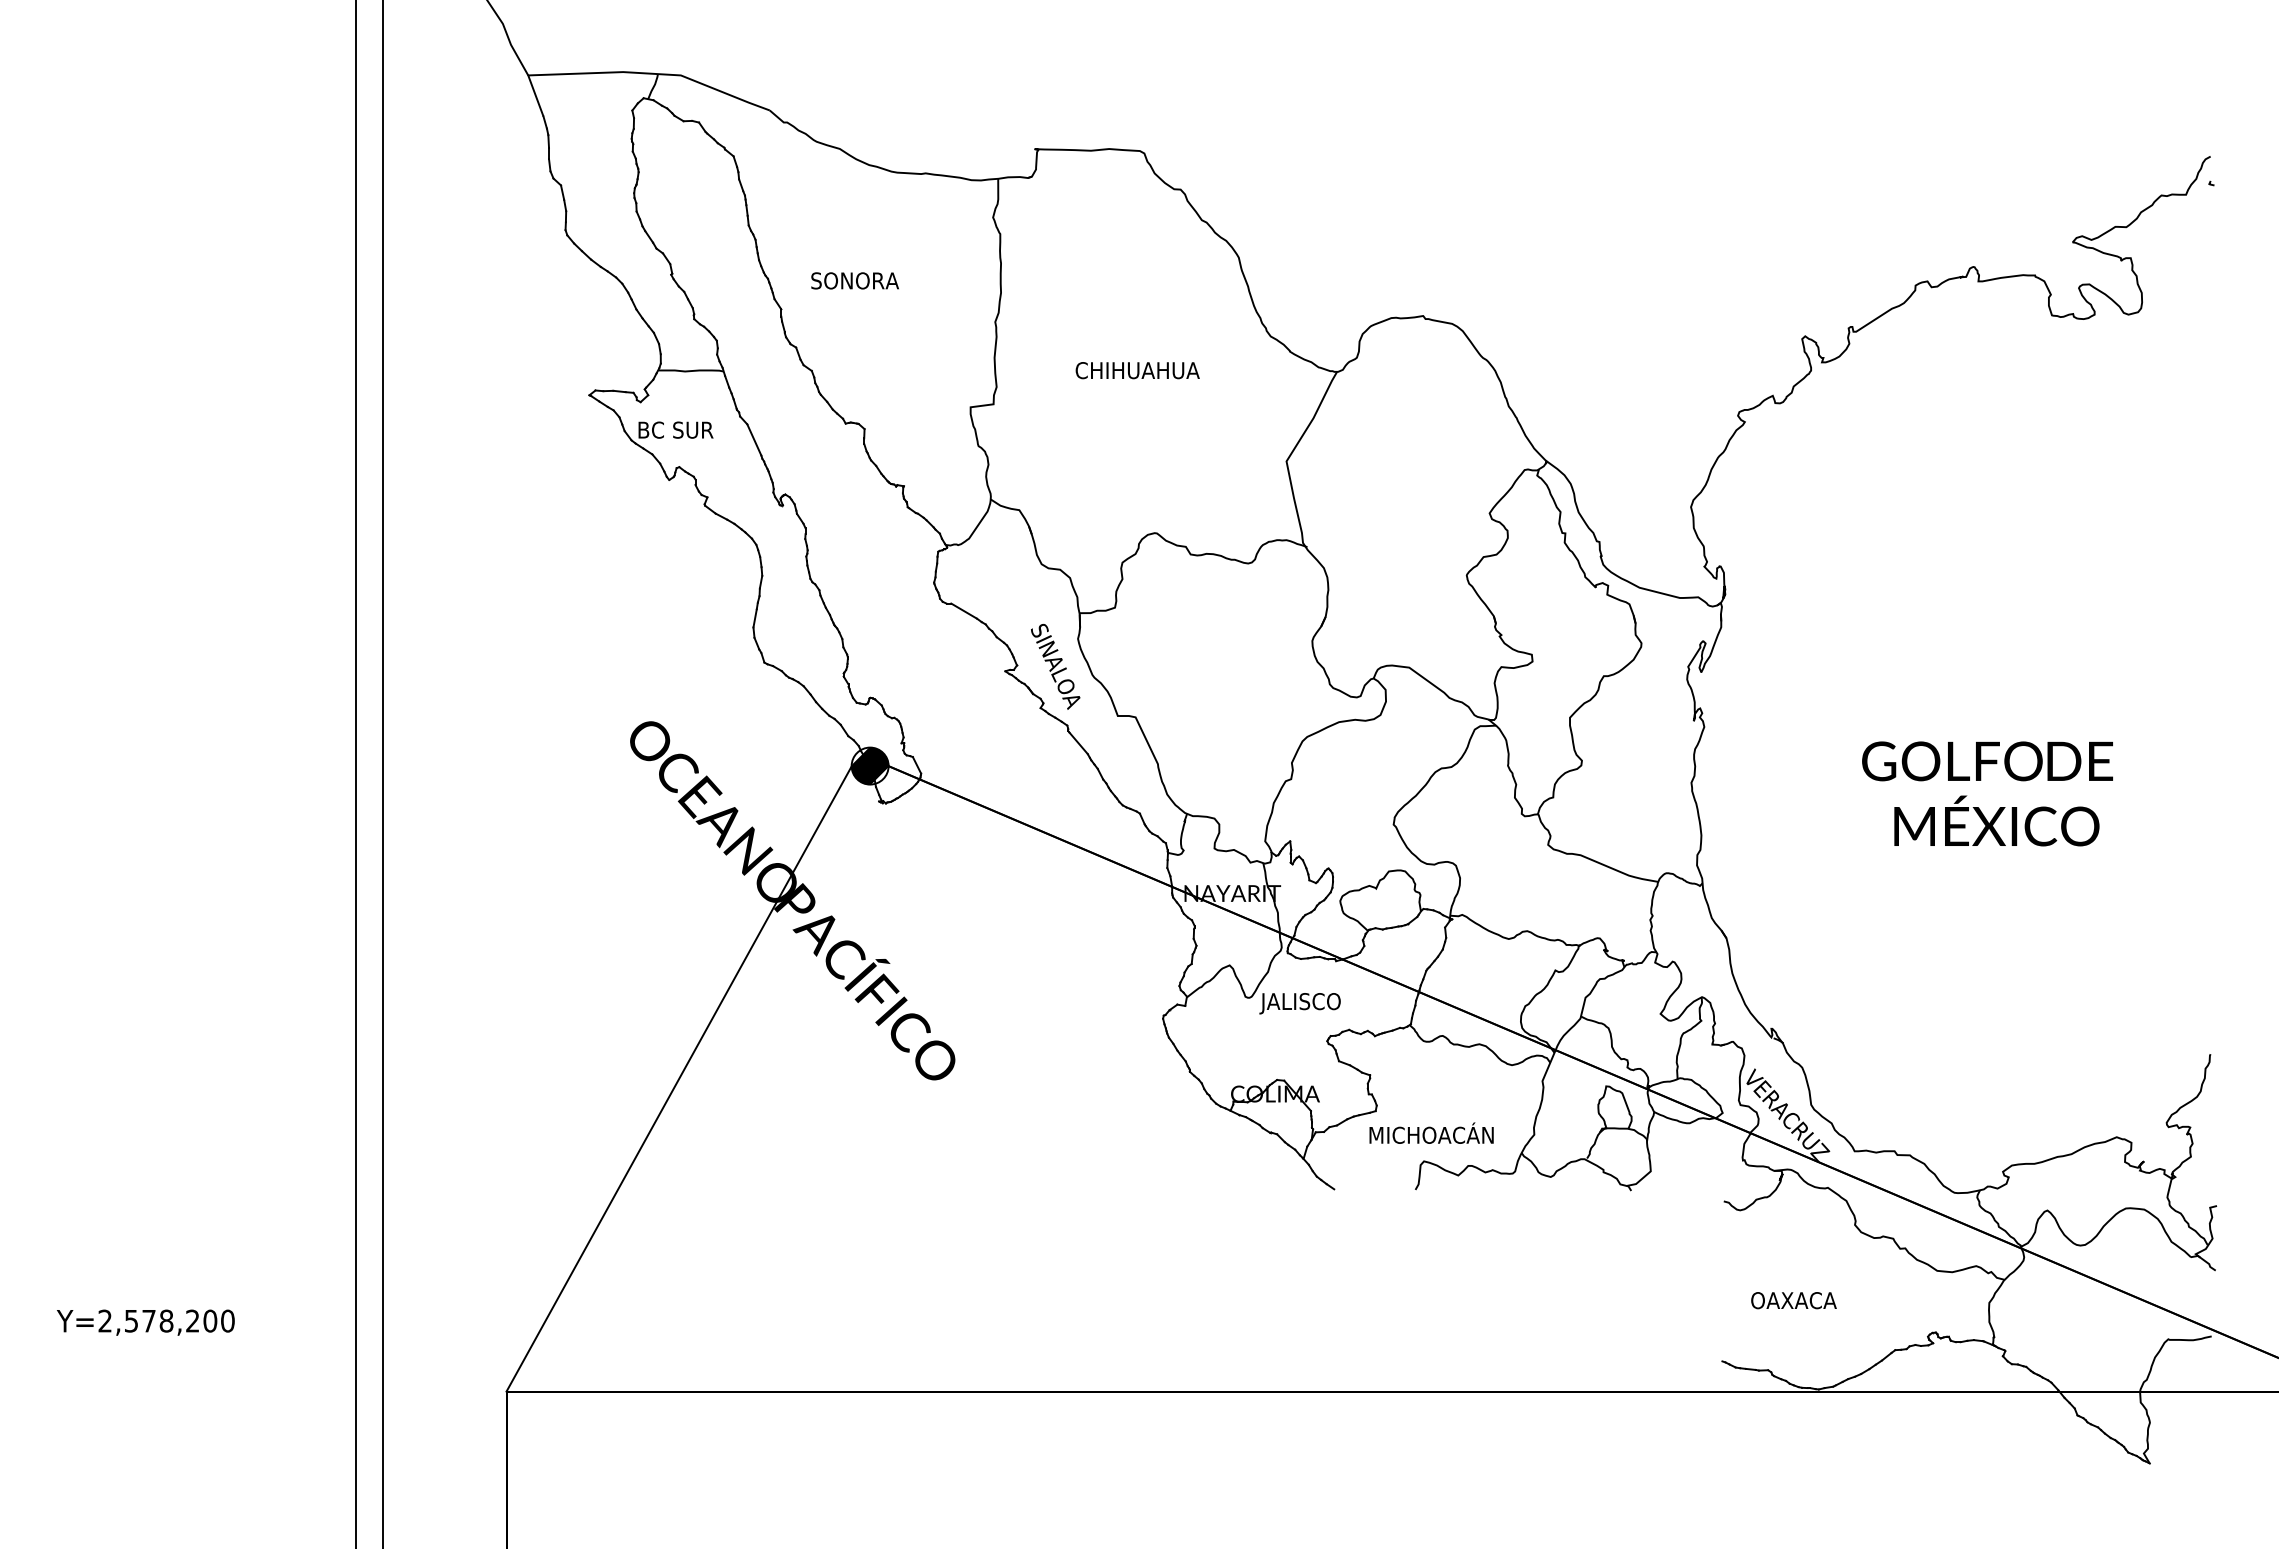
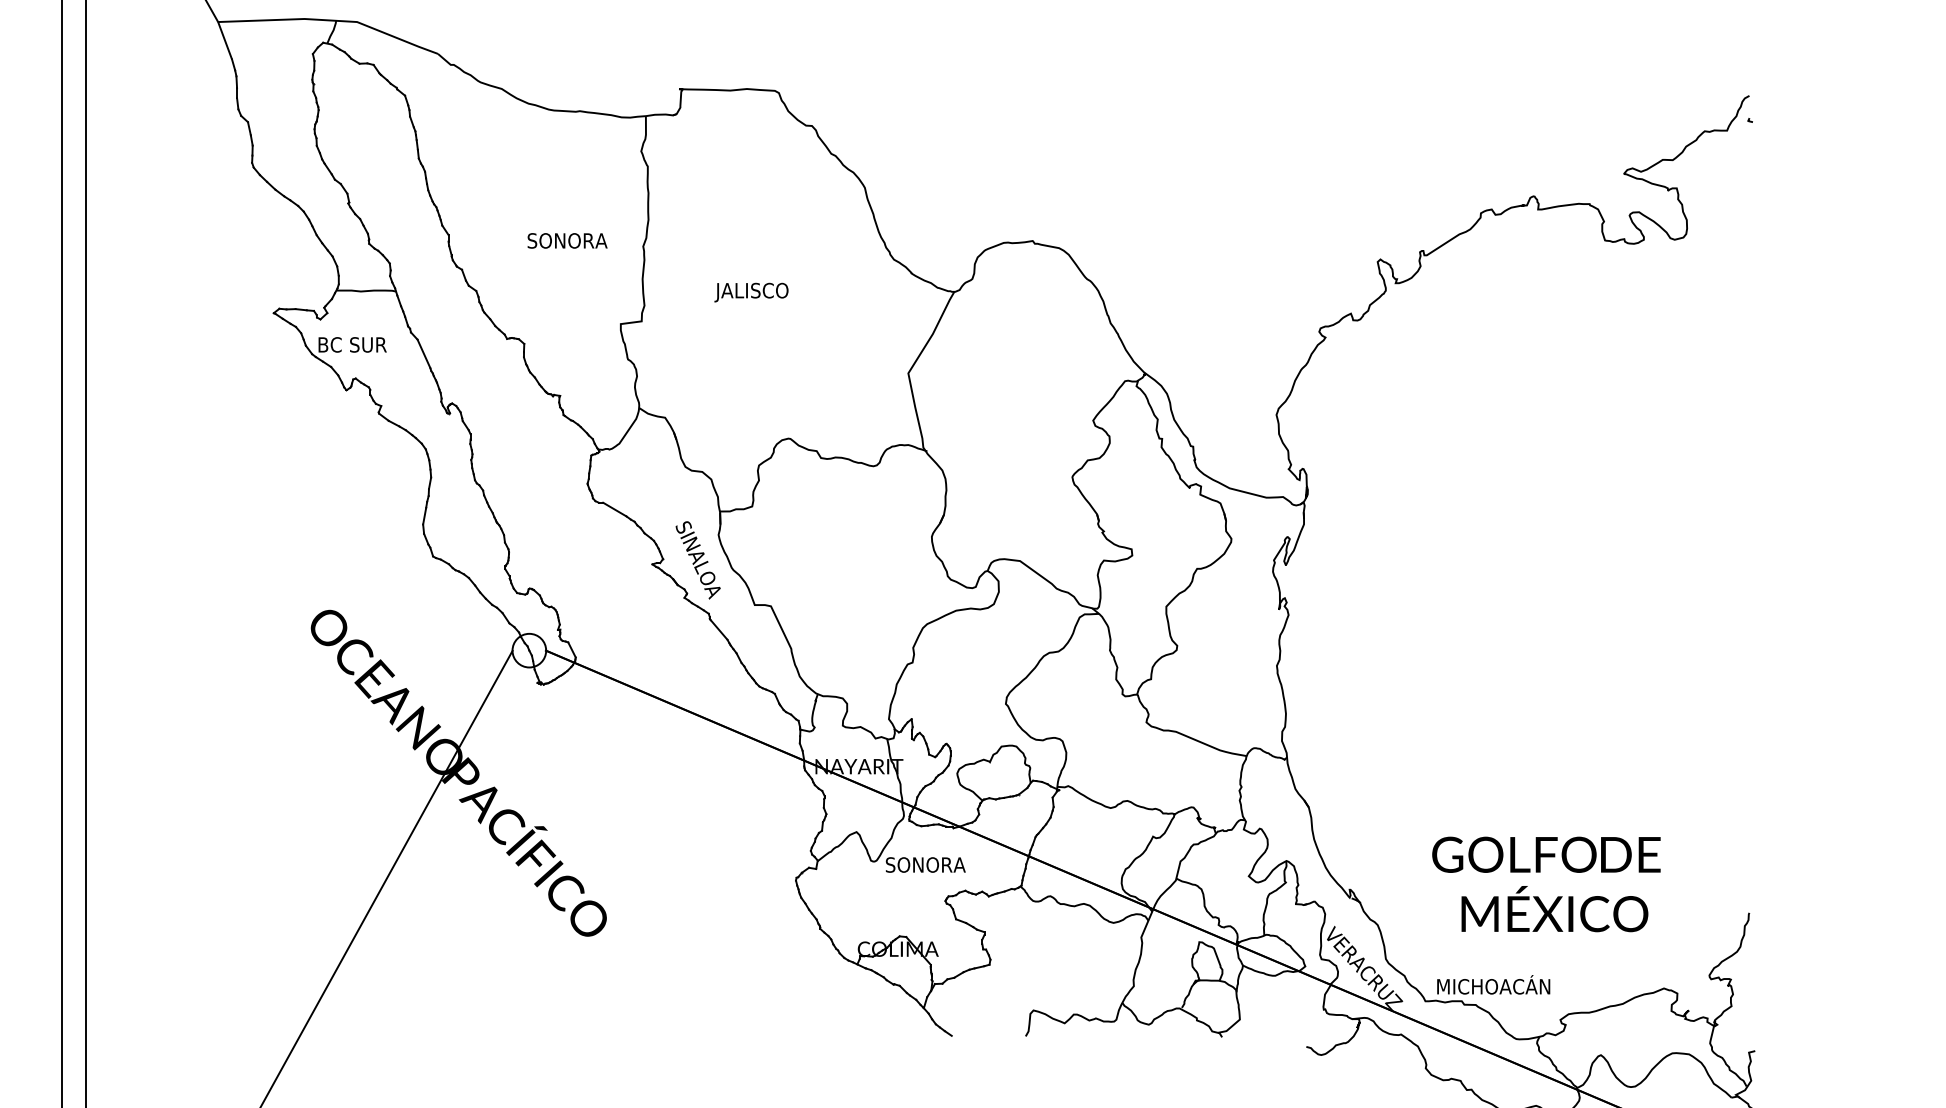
text: (854, 280) -> (566, 240), moved
text: (1136, 372) -> (771, 292), CHIHUAHUA -> JALISCO
hatch: (869, 765) -> (528, 650), removed
text: (1987, 793) -> (1546, 884), moved
text: (1304, 1003) -> (924, 866), JALISCO -> SONORA
text: (1431, 1132) -> (1493, 984), moved

